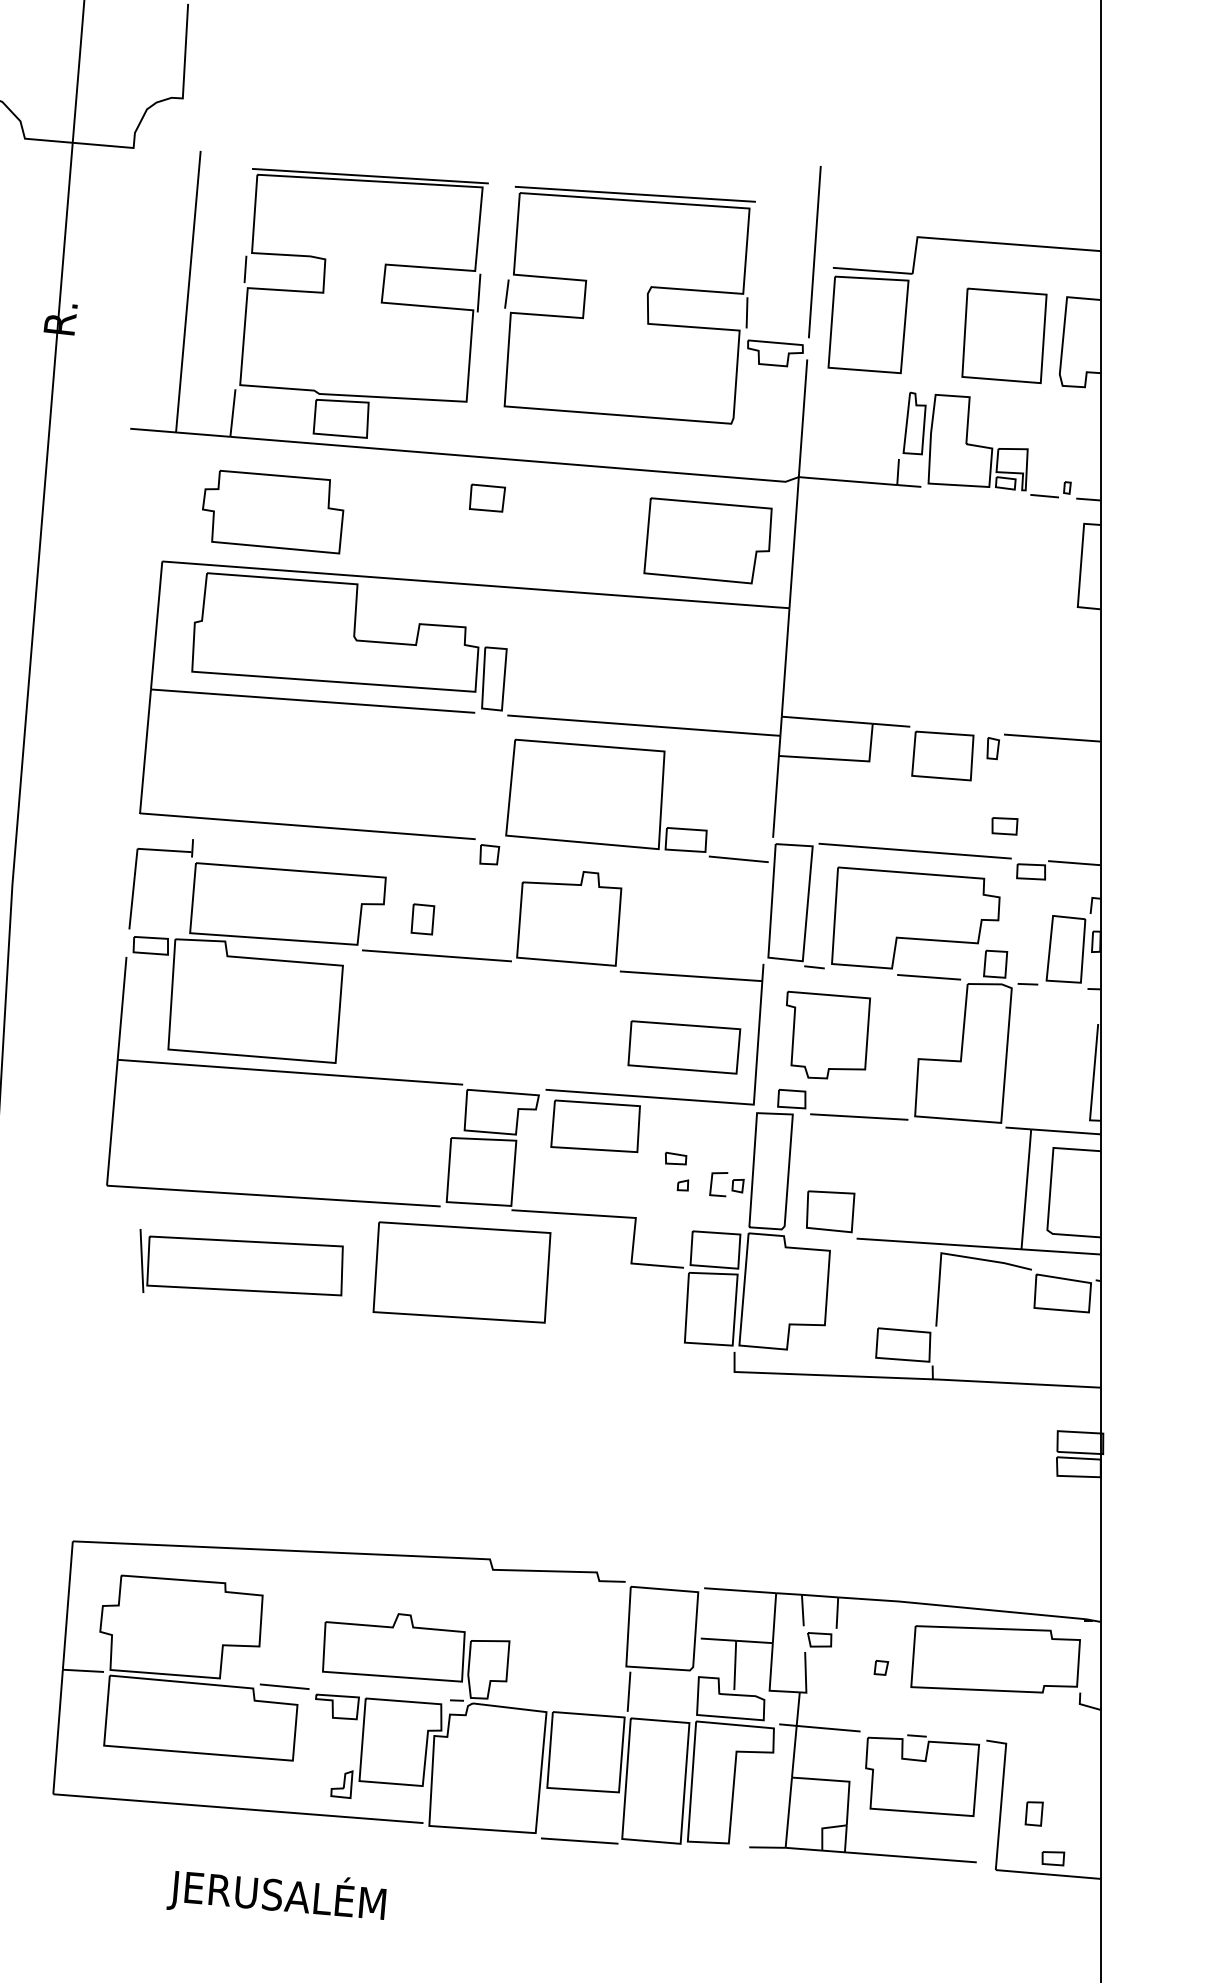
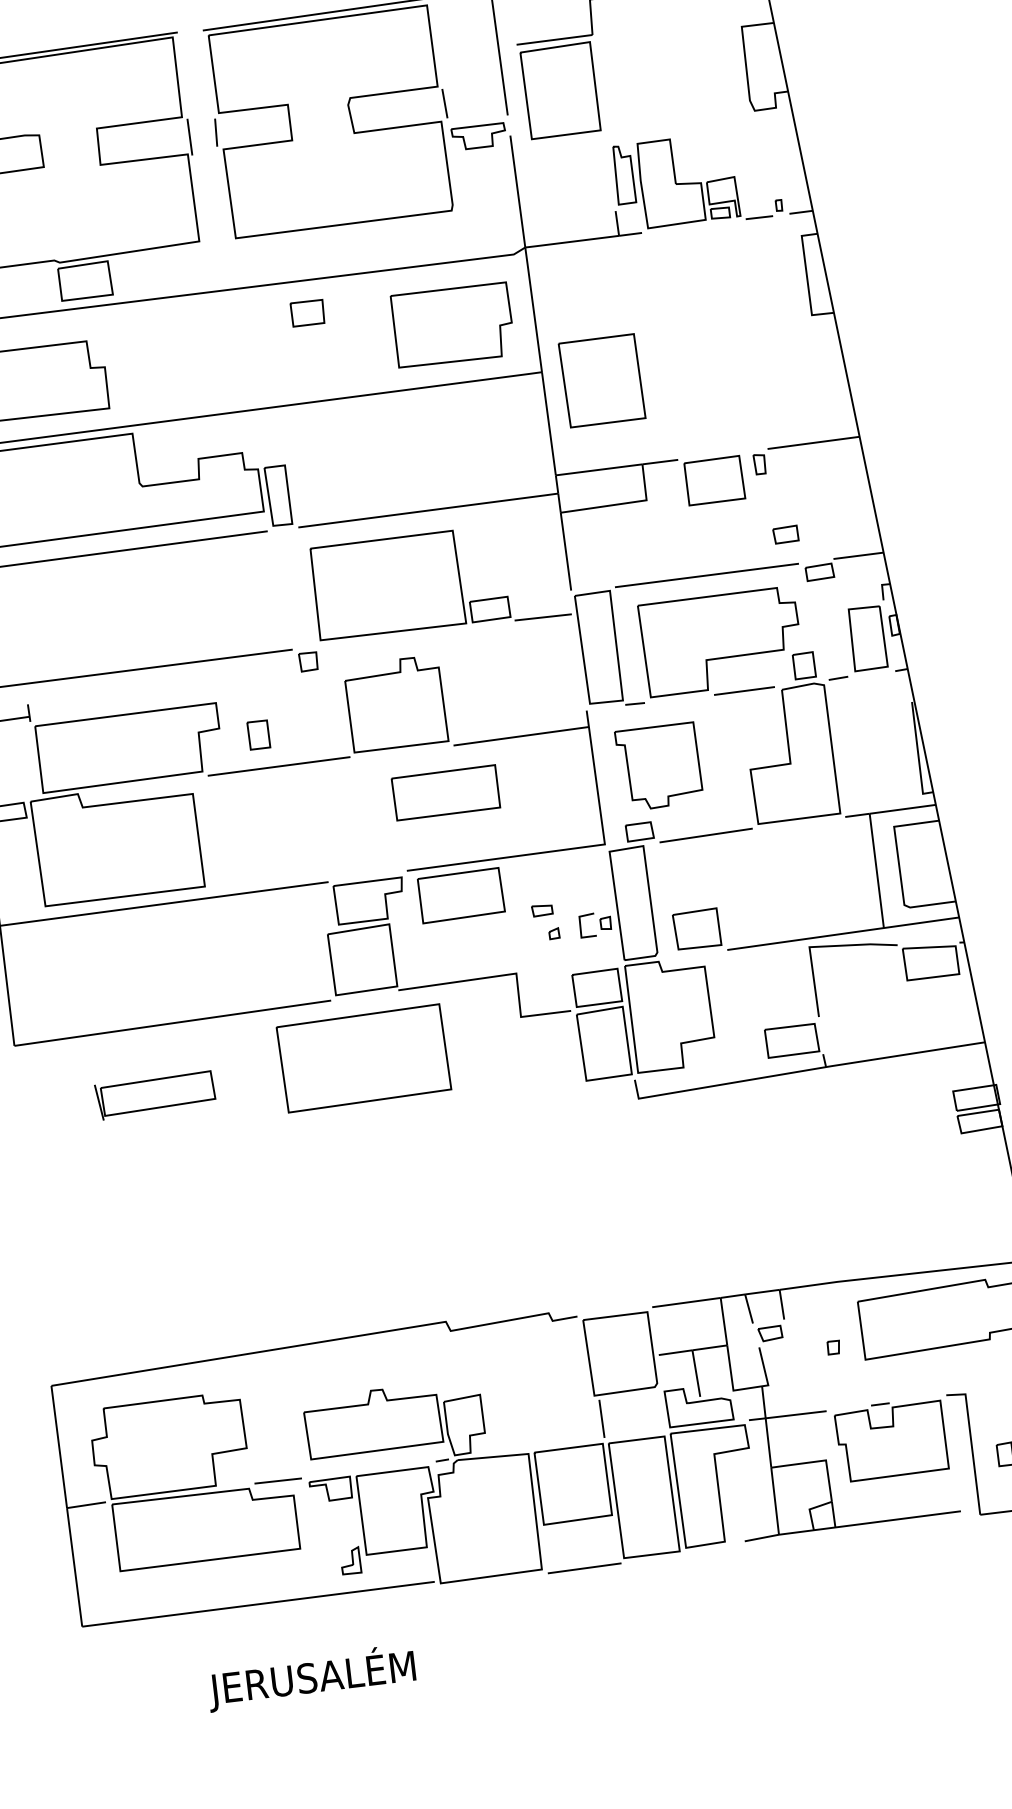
part: (1004, 335) -> (602, 380), moved
part: (487, 497) -> (307, 312), moved
part: (684, 1047) -> (446, 793), moved
part: (241, 1262) -> (155, 1091), size x0.6

